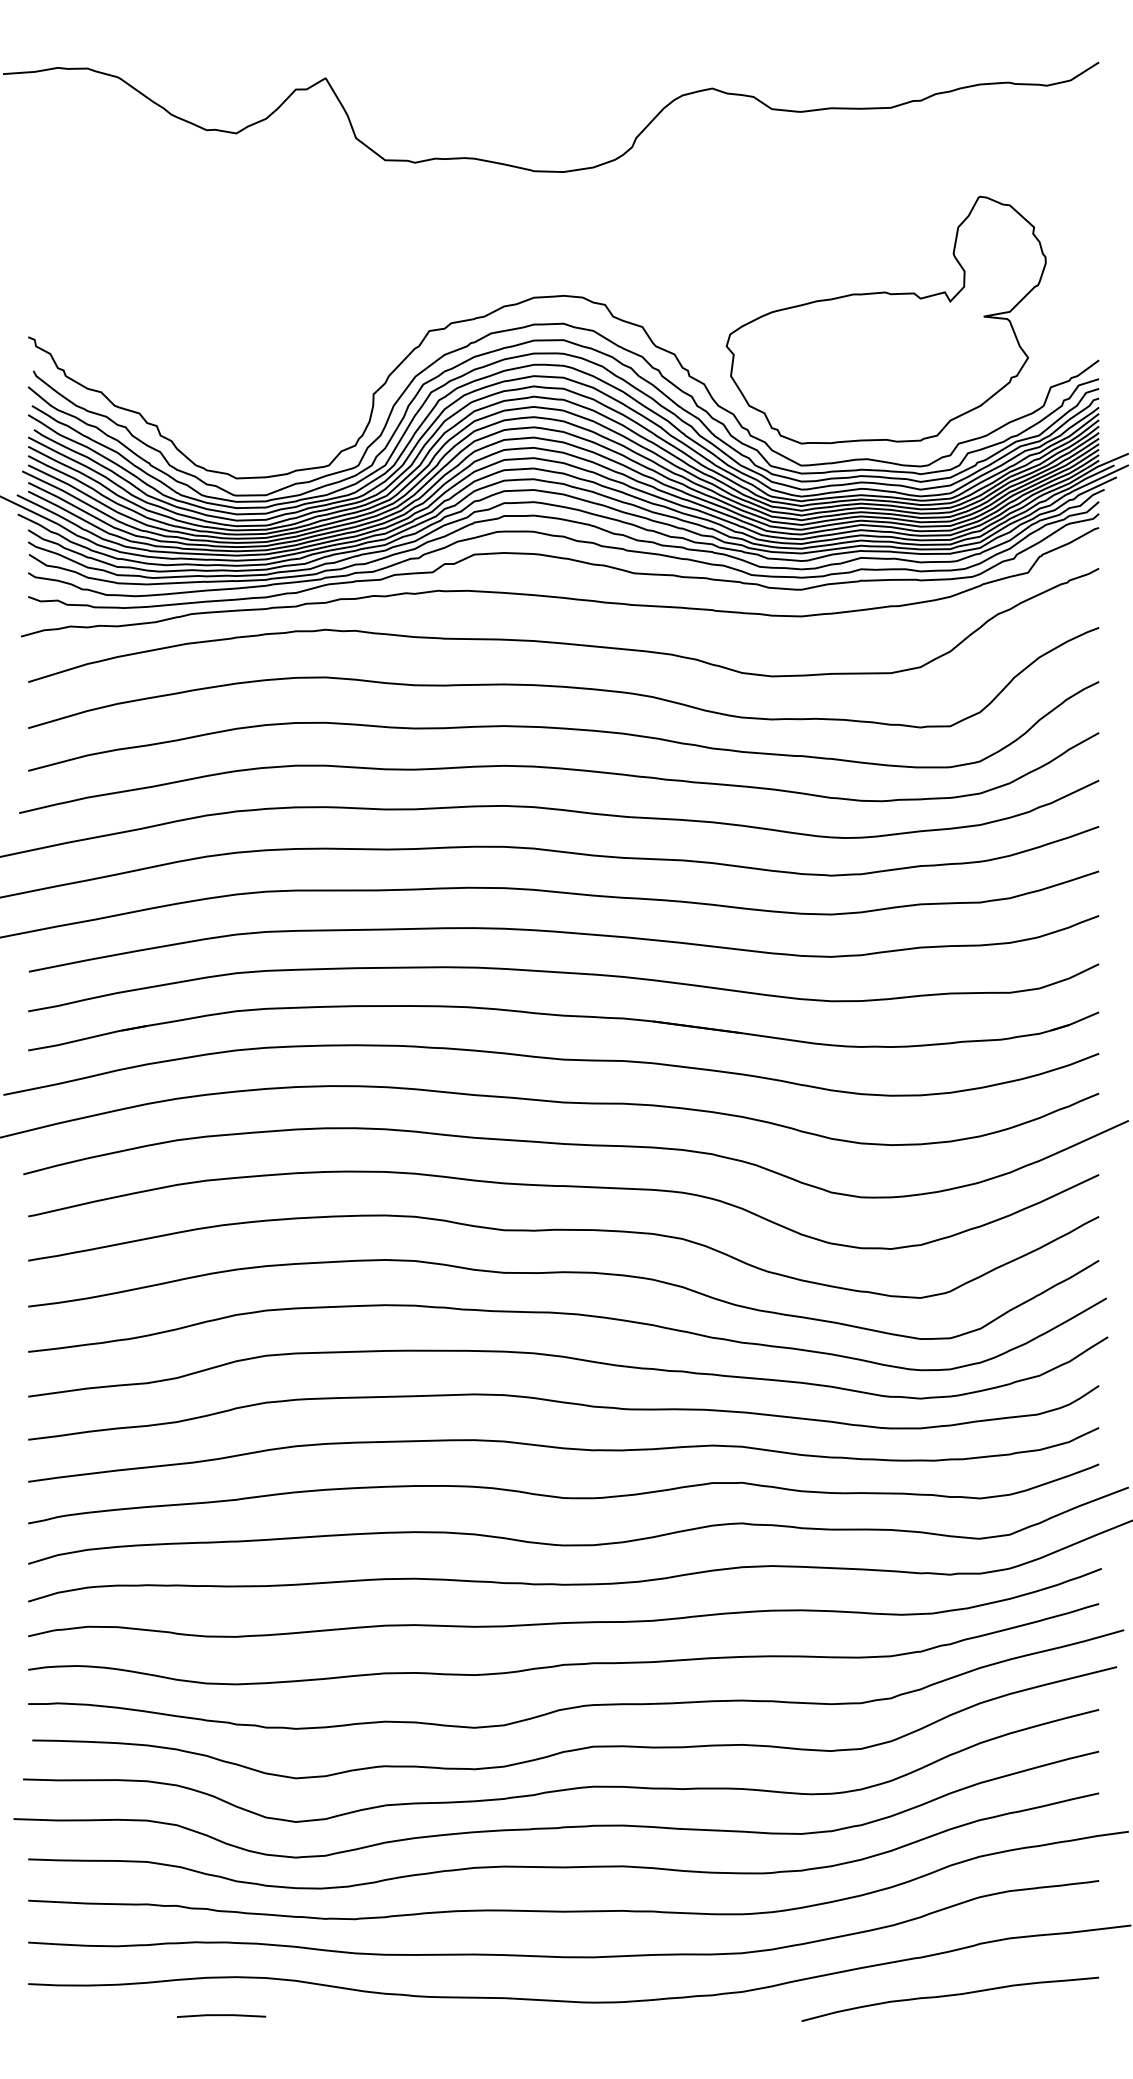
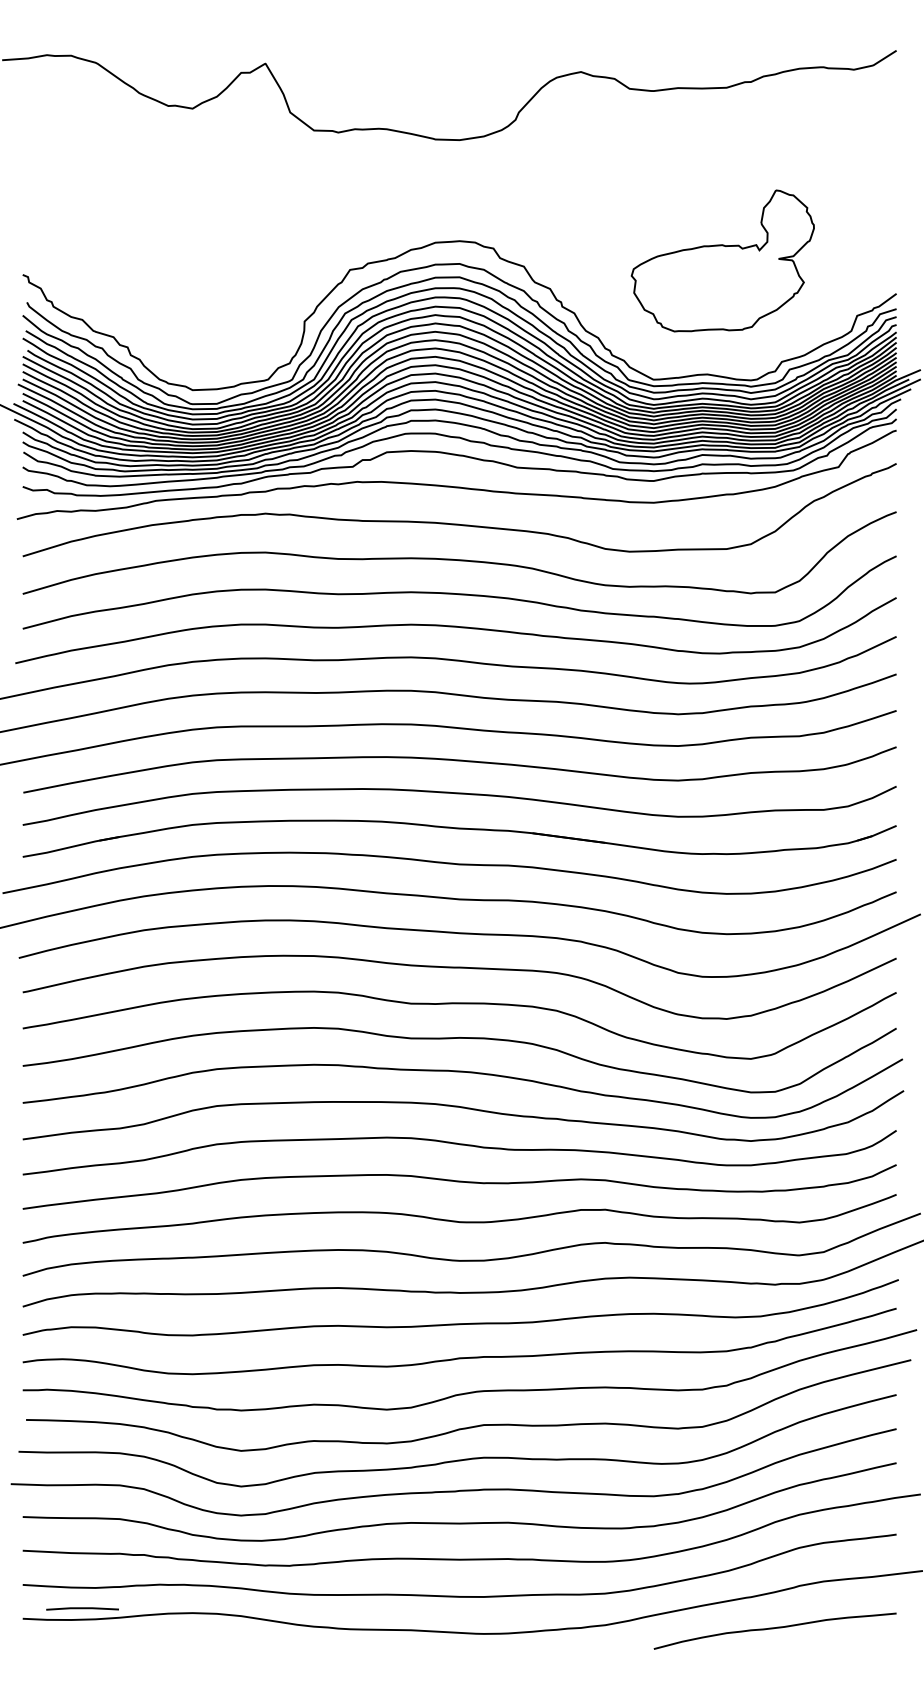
part: (885, 319) -> (722, 260), size x0.7
line: (221, 2015) -> (82, 1608), moved

